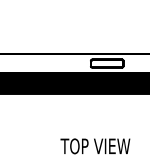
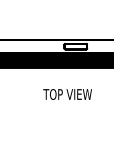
text: (95, 146) -> (67, 94), moved

